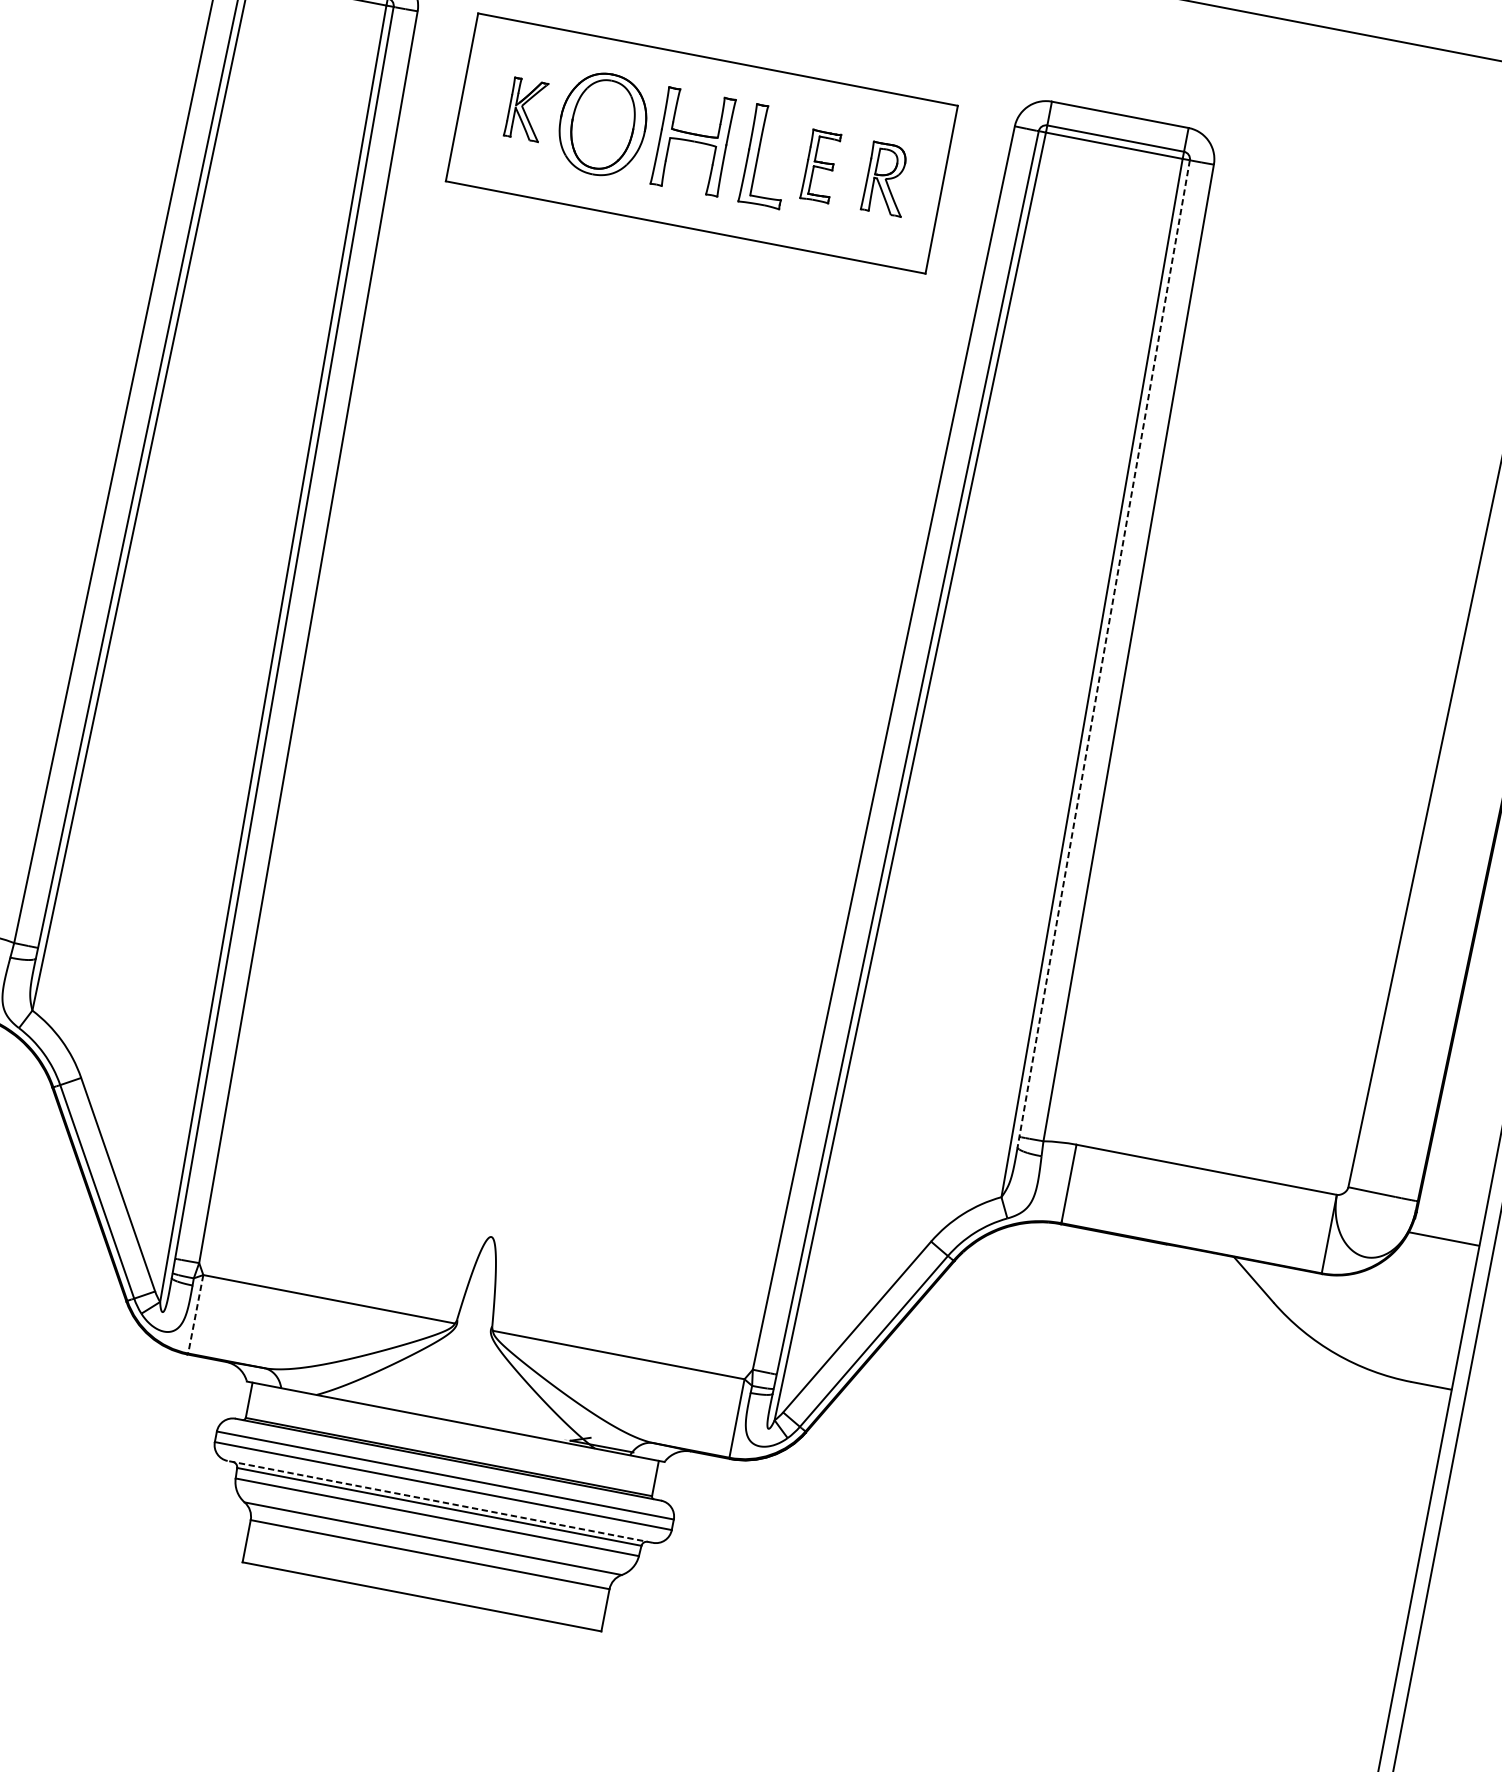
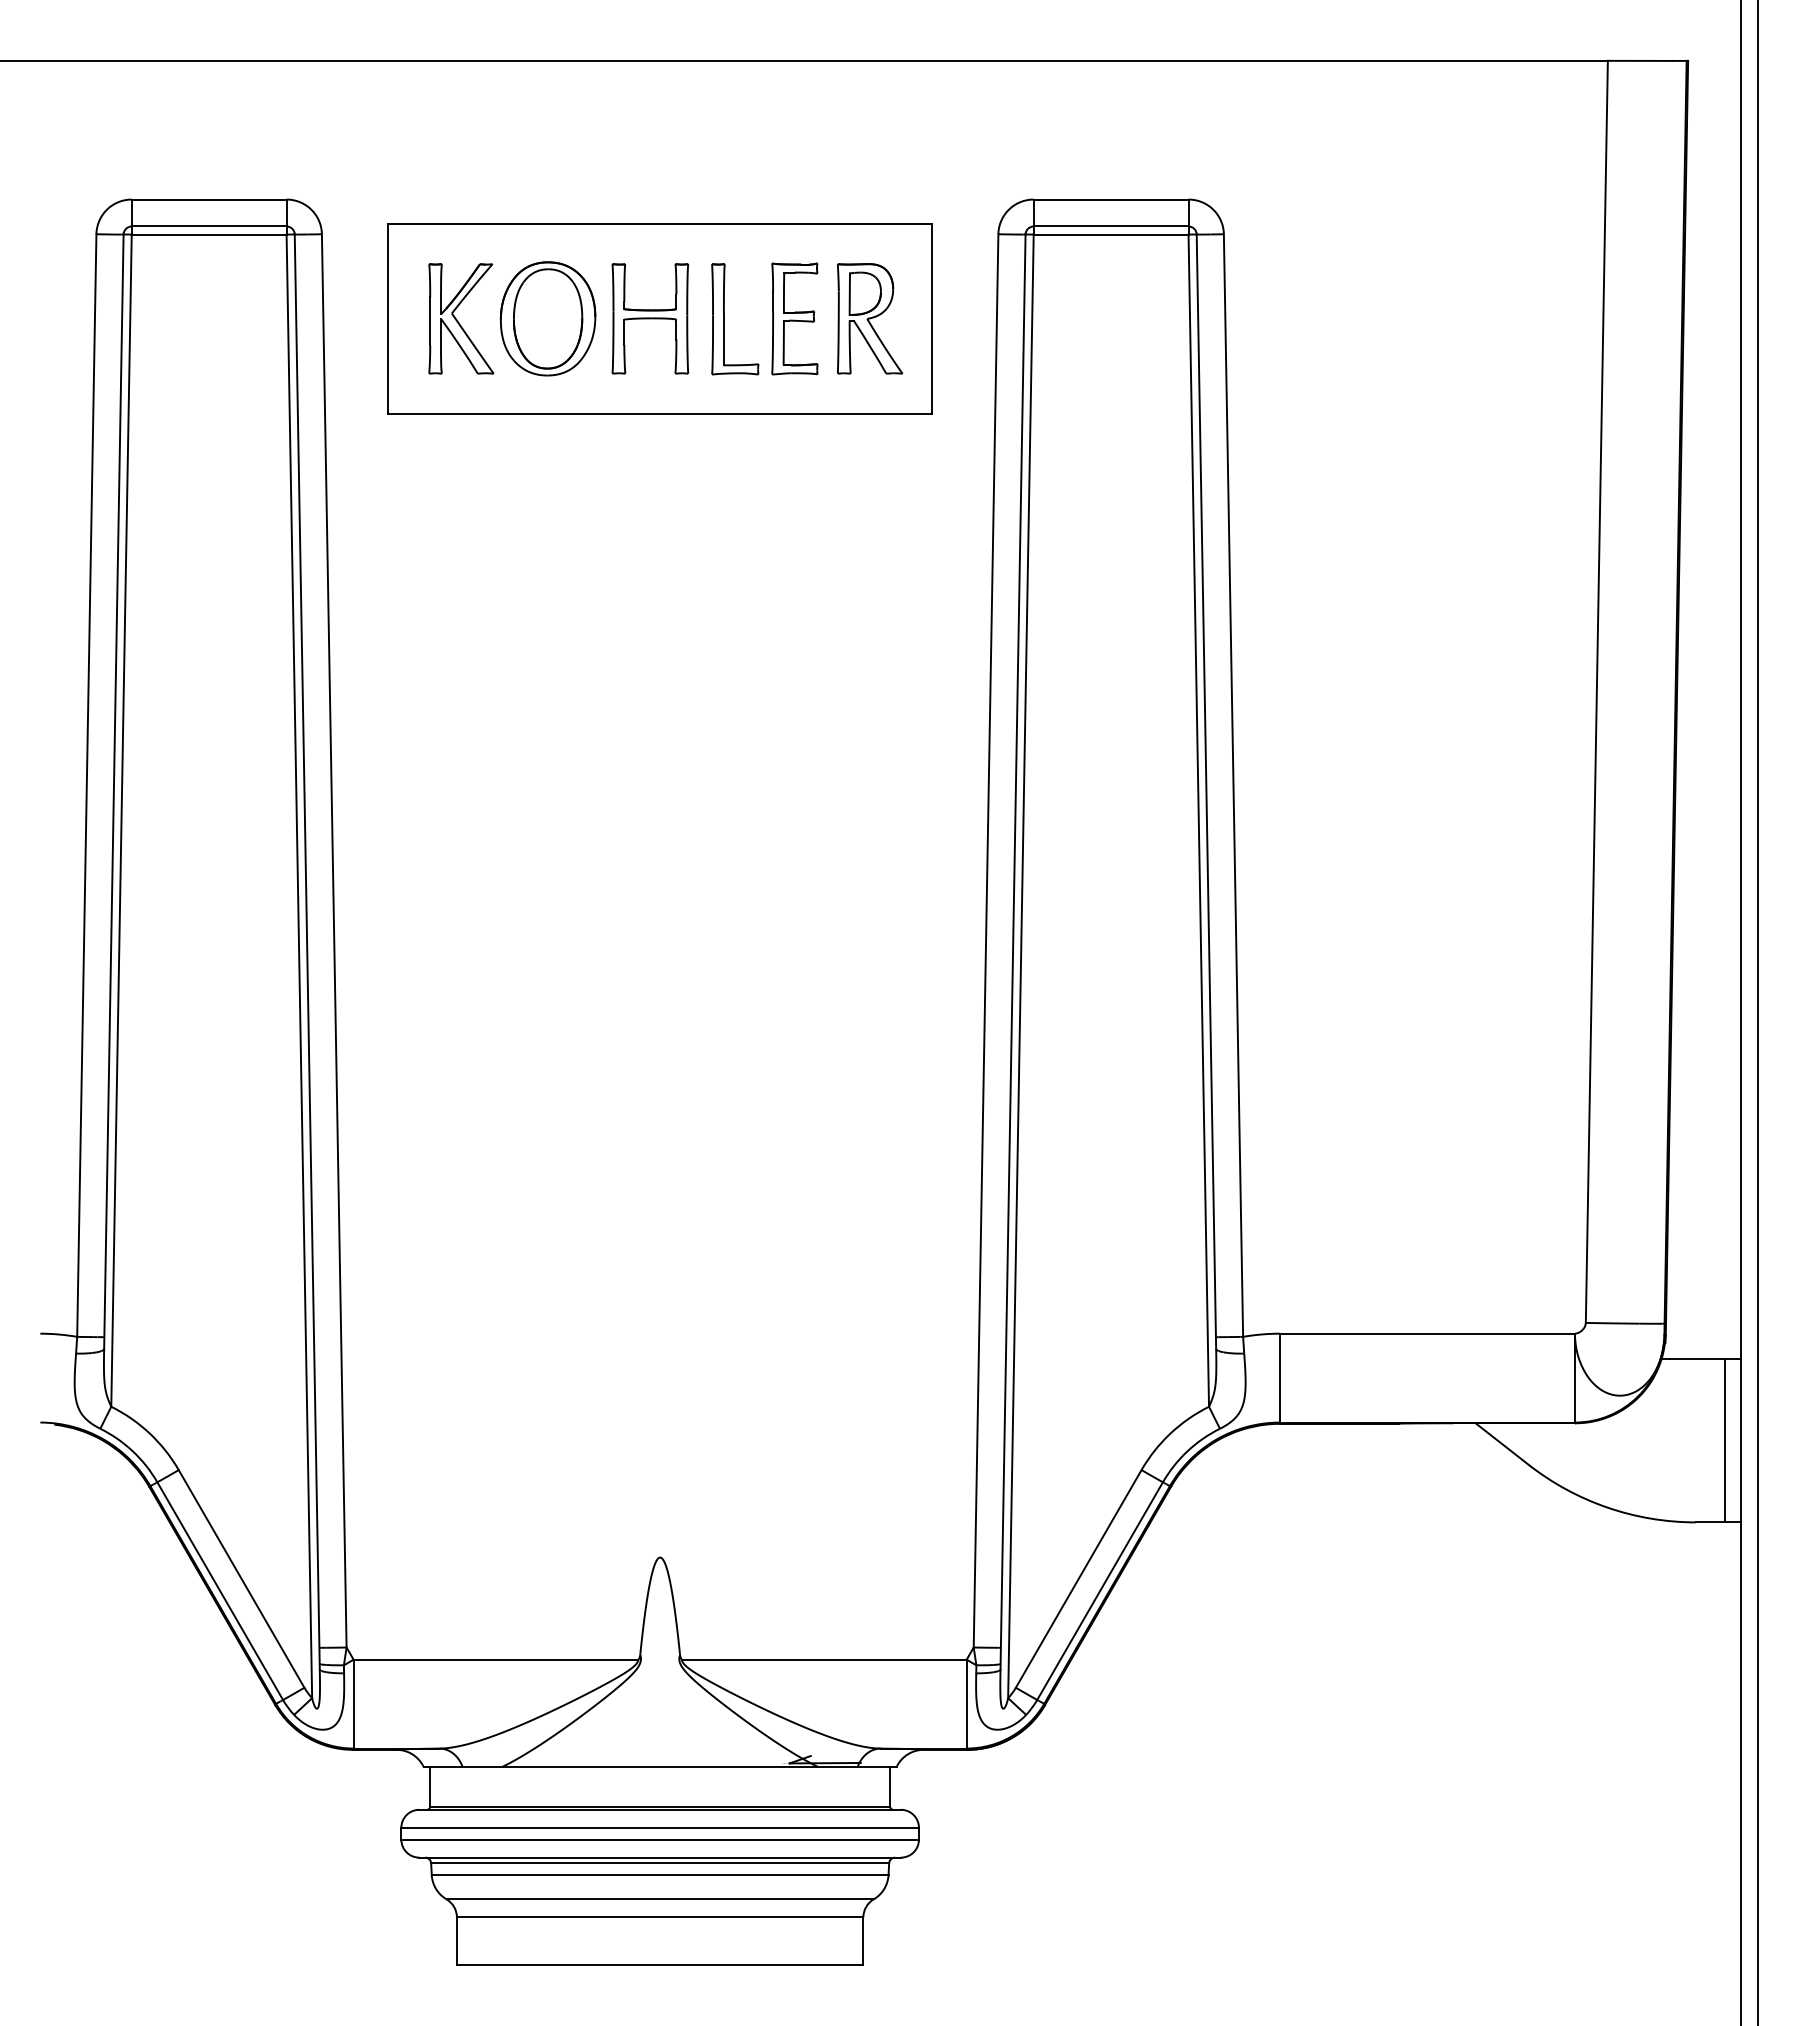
part: (526, 109) -> (461, 318), size x1.67
part: (820, 166) -> (794, 318), size x1.43
part: (887, 178) -> (870, 318), size x1.43
line: (1103, 654) -> (1206, 792), dashed -> solid
line: (195, 1314) -> (353, 1704), dashed -> solid
line: (1450, 1314) -> (1724, 1440), added
line: (440, 1501) -> (660, 1857), dashed -> solid

